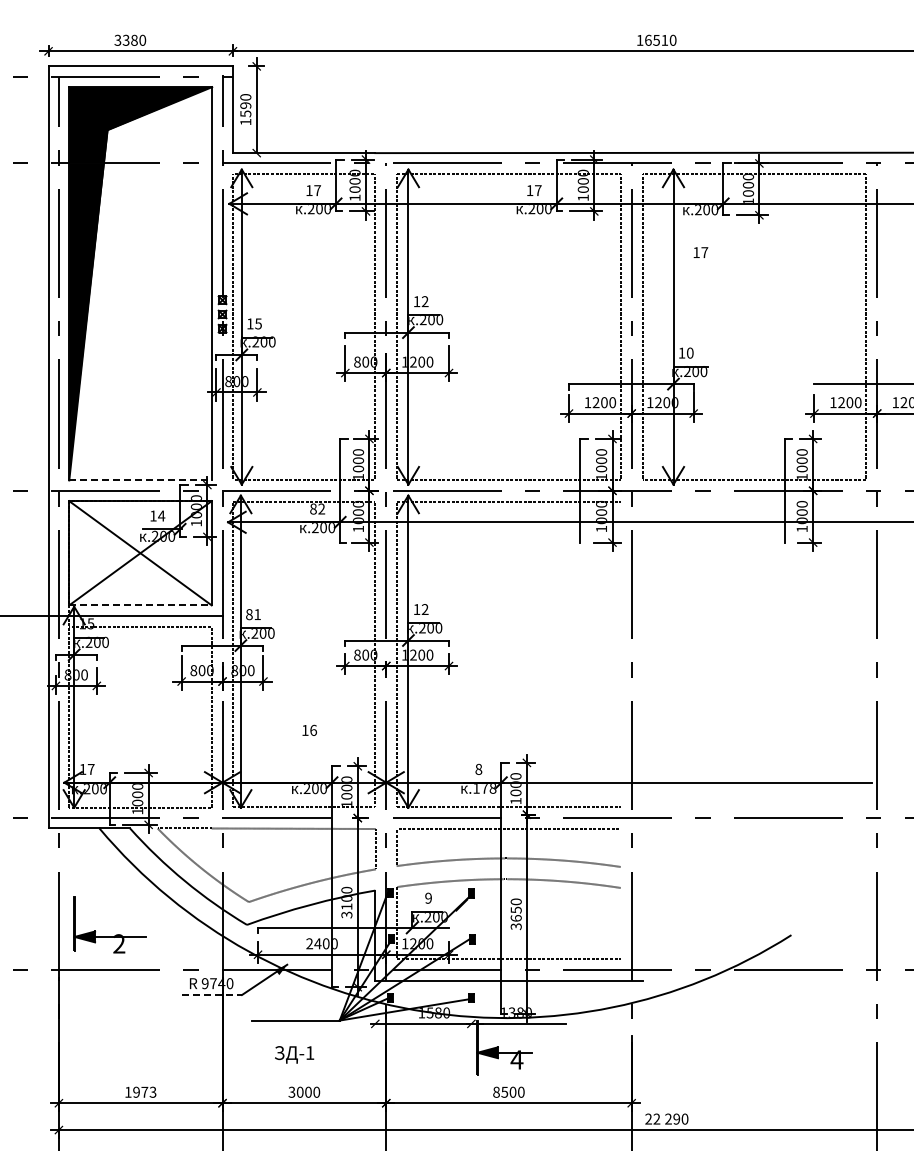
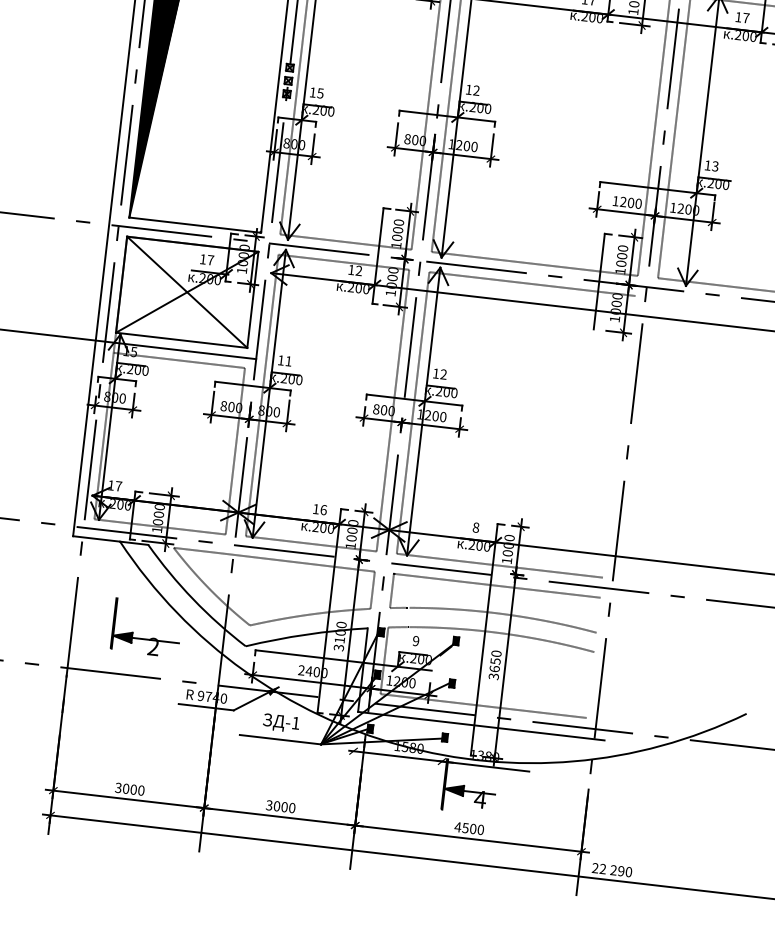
text: (700, 252) -> (742, 17), moved
text: (689, 352) -> (714, 165), 10 -> 13
line: (140, 480) -> (195, 225), dashed -> solid
text: (313, 508) -> (351, 269), 82 -> 12
text: (161, 515) -> (210, 259), 14 -> 17
line: (140, 605) -> (181, 340), dashed -> solid
text: (249, 614) -> (281, 360), 81 -> 11
text: (309, 729) -> (320, 508), moved
text: (484, 788) -> (479, 545), .178 -> .200
part: (109, 936) -> (145, 638), moved
line: (212, 995) -> (206, 707), dashed -> solid
text: (294, 1054) -> (281, 722), moved
text: (140, 1091) -> (129, 788), 1973 -> 3000
text: (496, 1091) -> (458, 826), 8500 -> 4500

